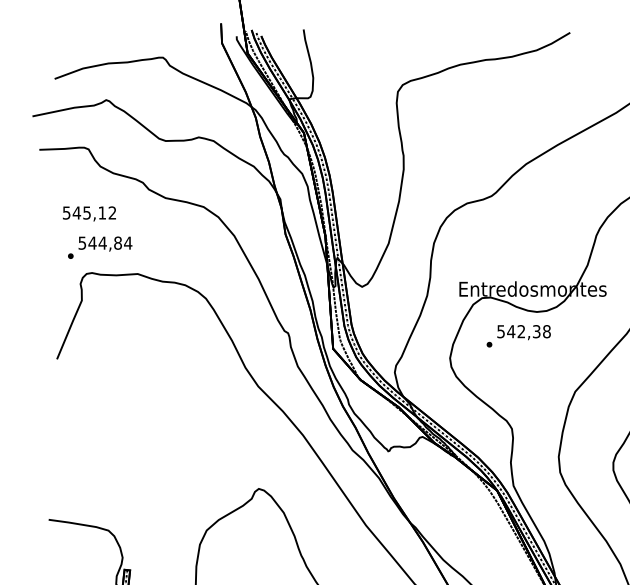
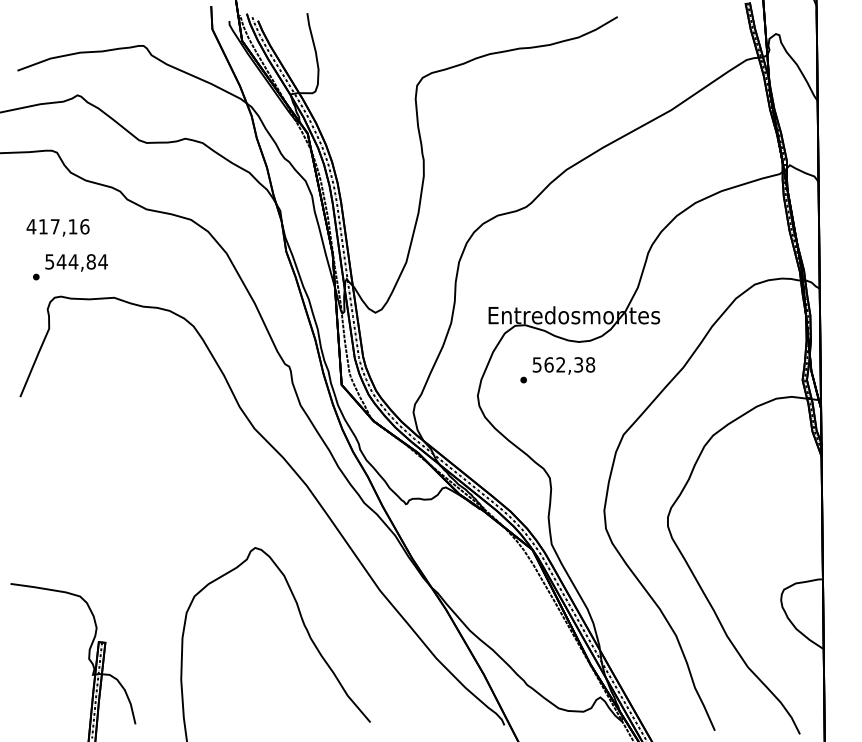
text: (89, 212) -> (57, 226), 545,12 -> 417,16
text: (510, 331) -> (548, 364), 542,38 -> 562,38

